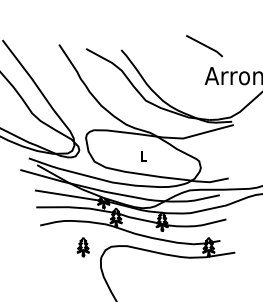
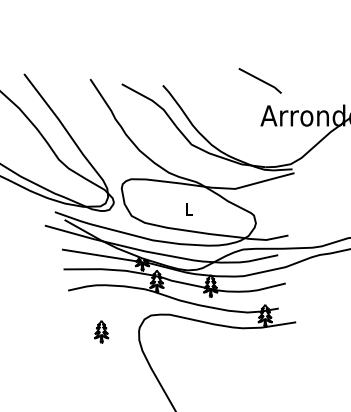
part: (83, 246) -> (101, 331), moved

